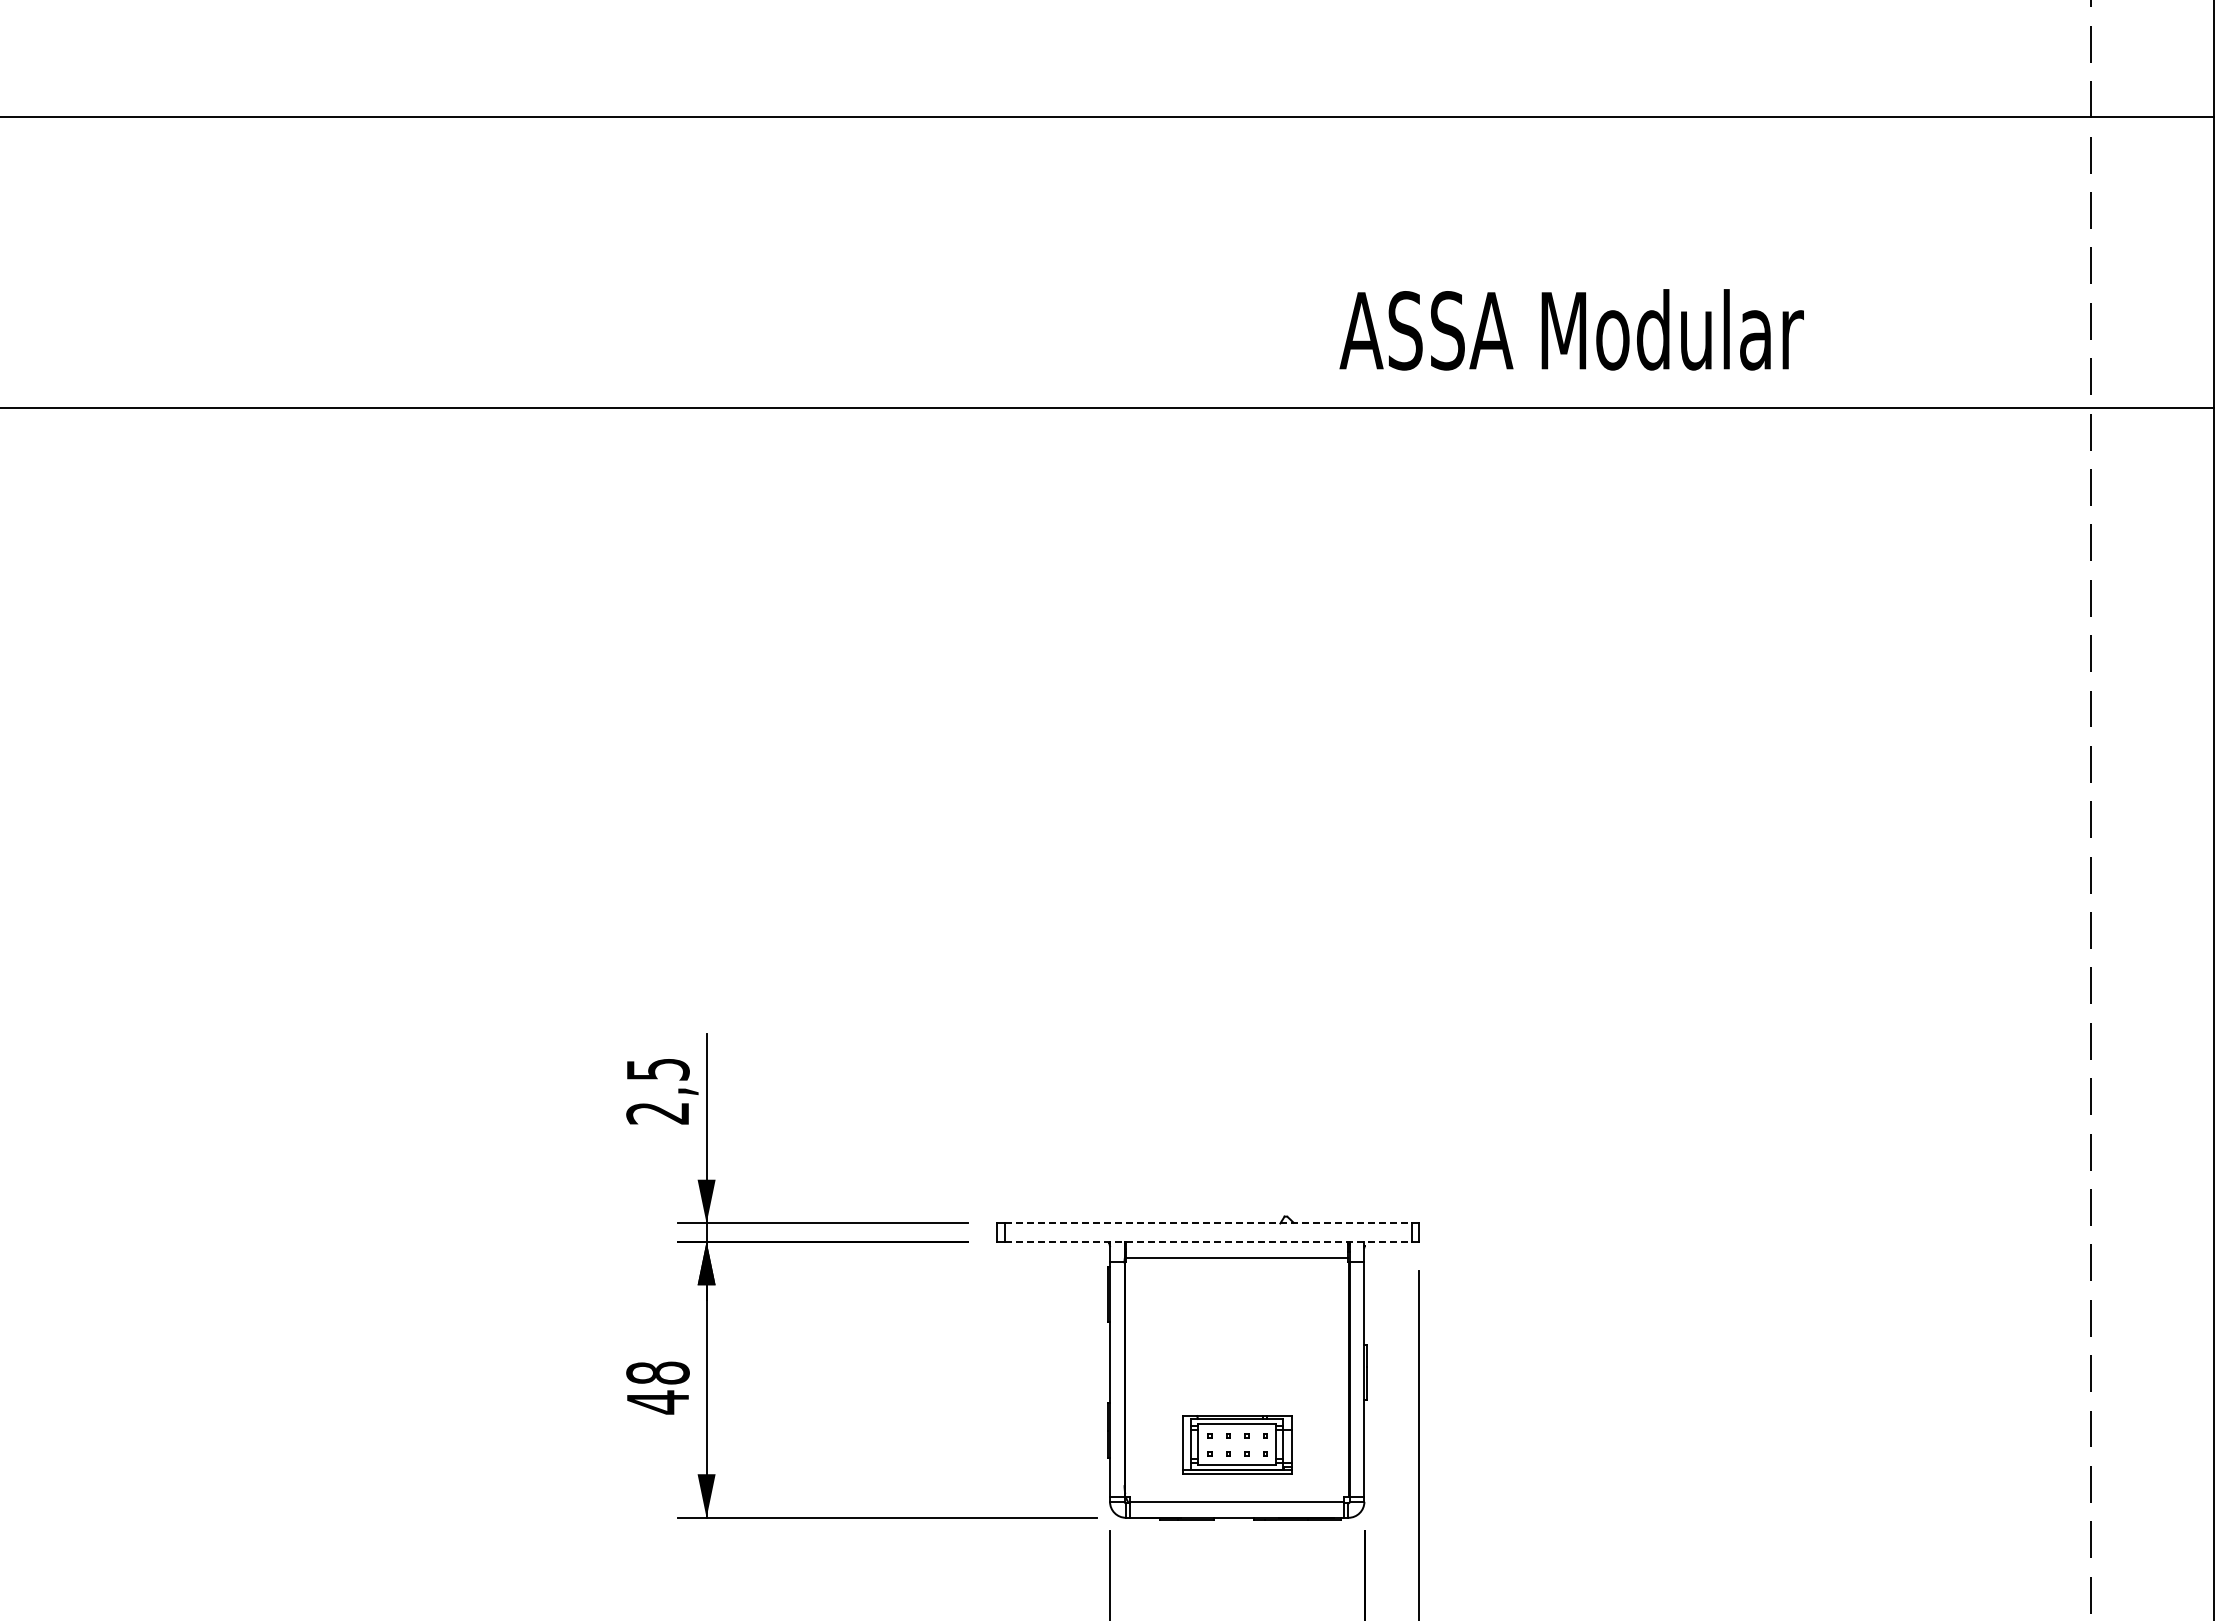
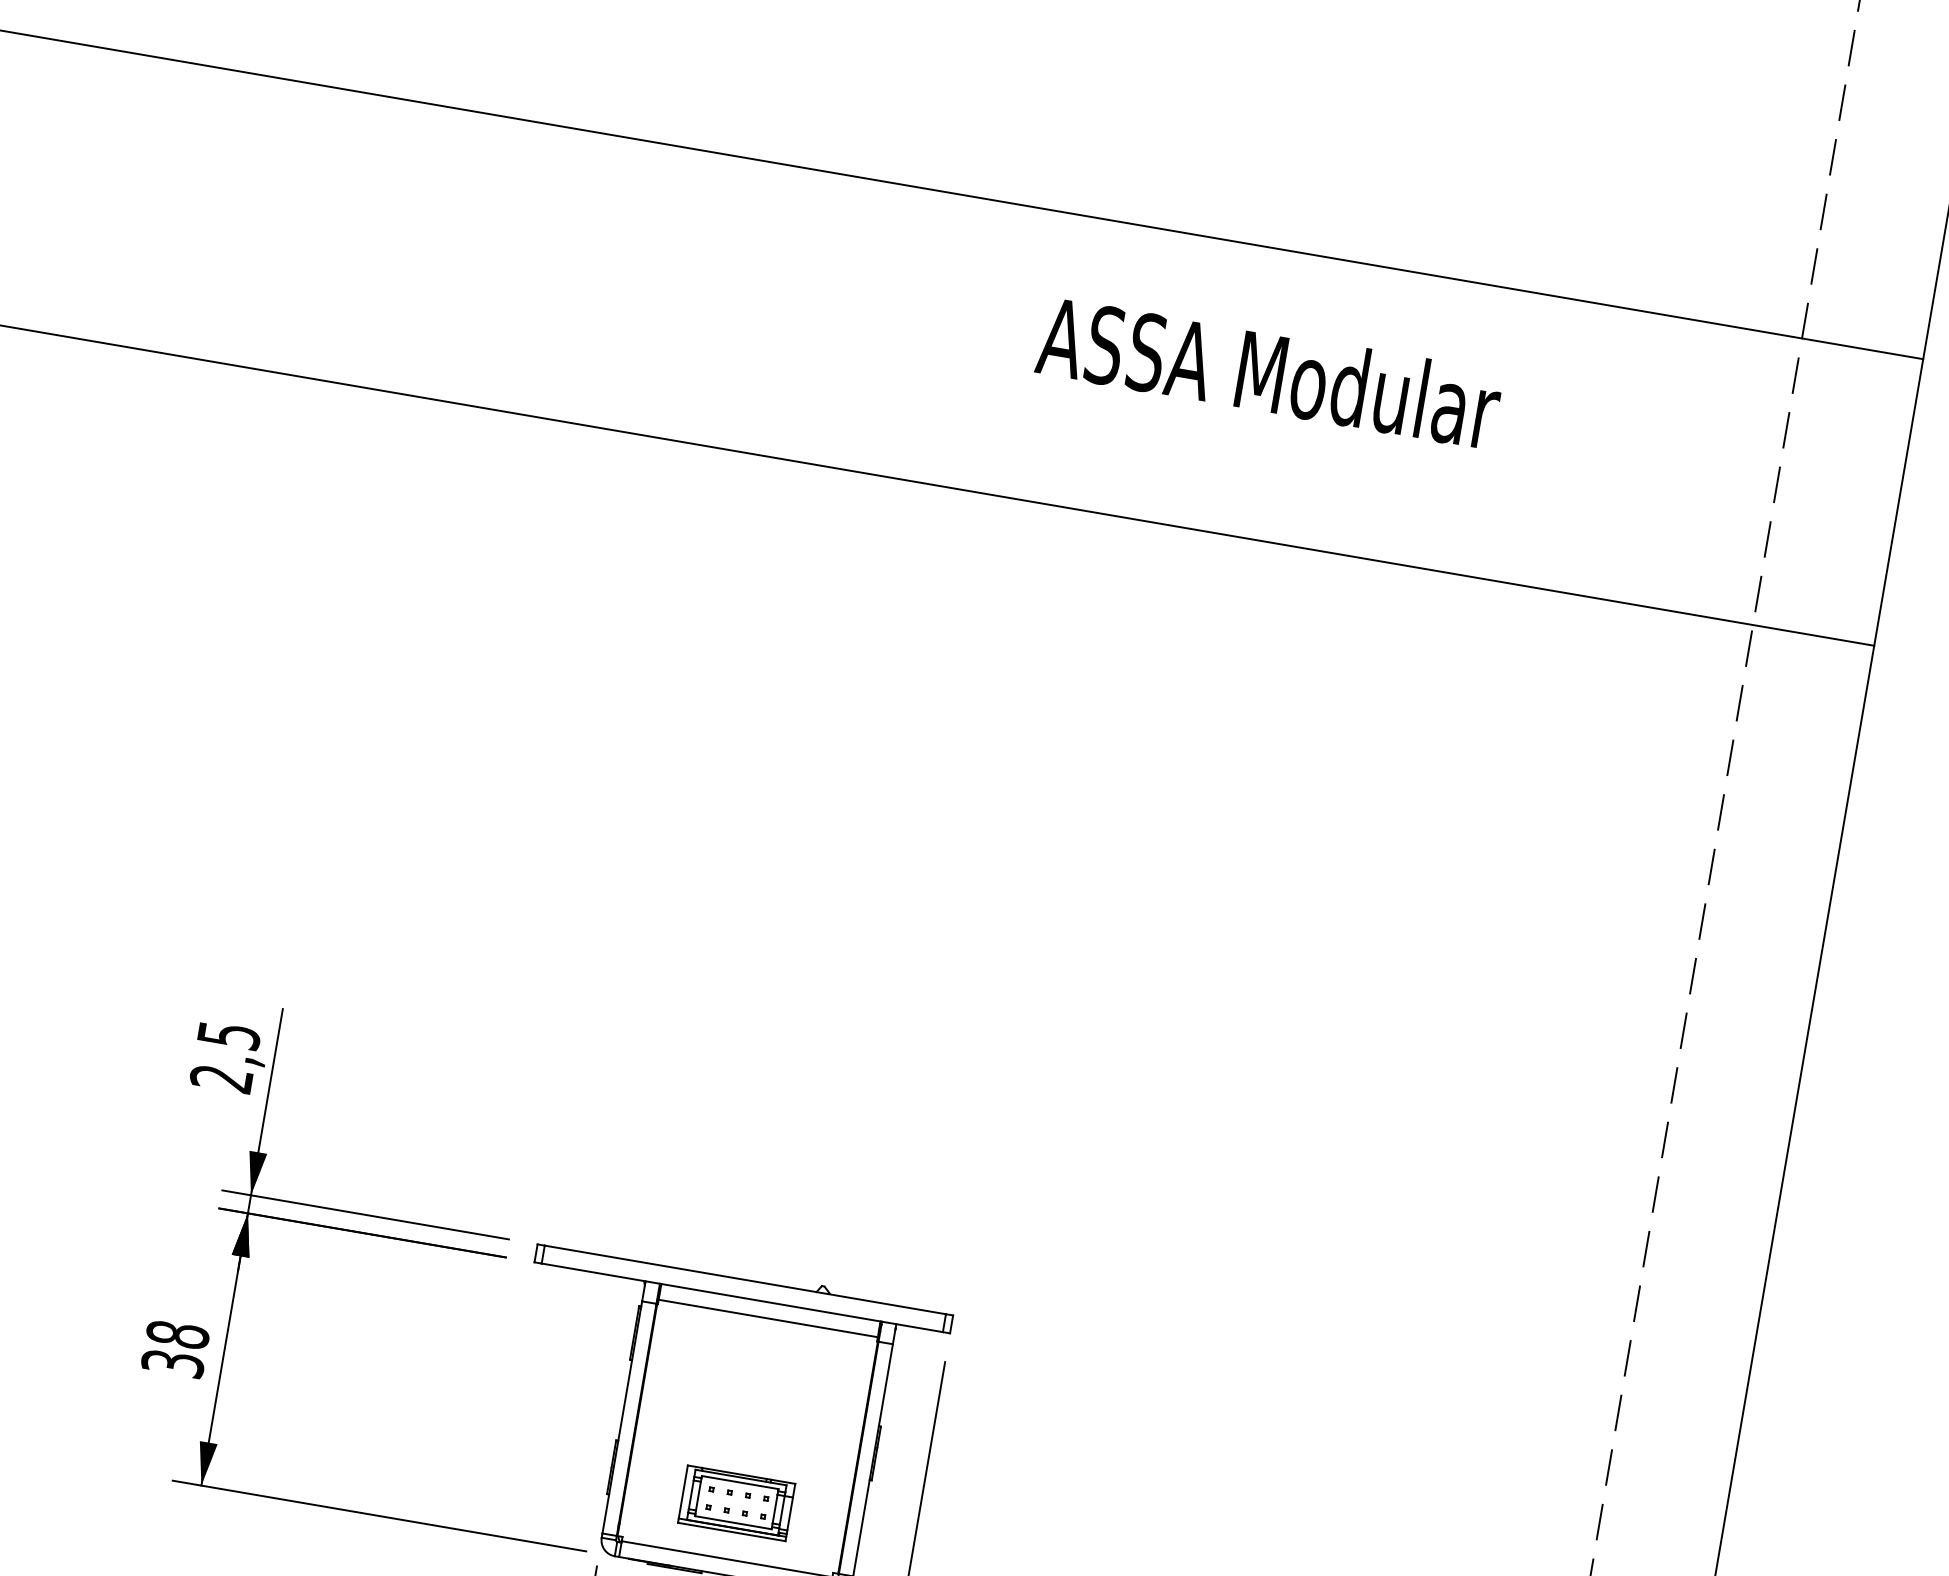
text: (1571, 329) -> (1269, 372), moved
line: (1208, 1223) -> (745, 1280), dashed -> solid
line: (1208, 1241) -> (742, 1297), dashed -> solid
text: (657, 1402) -> (172, 1363), 48 -> 38

